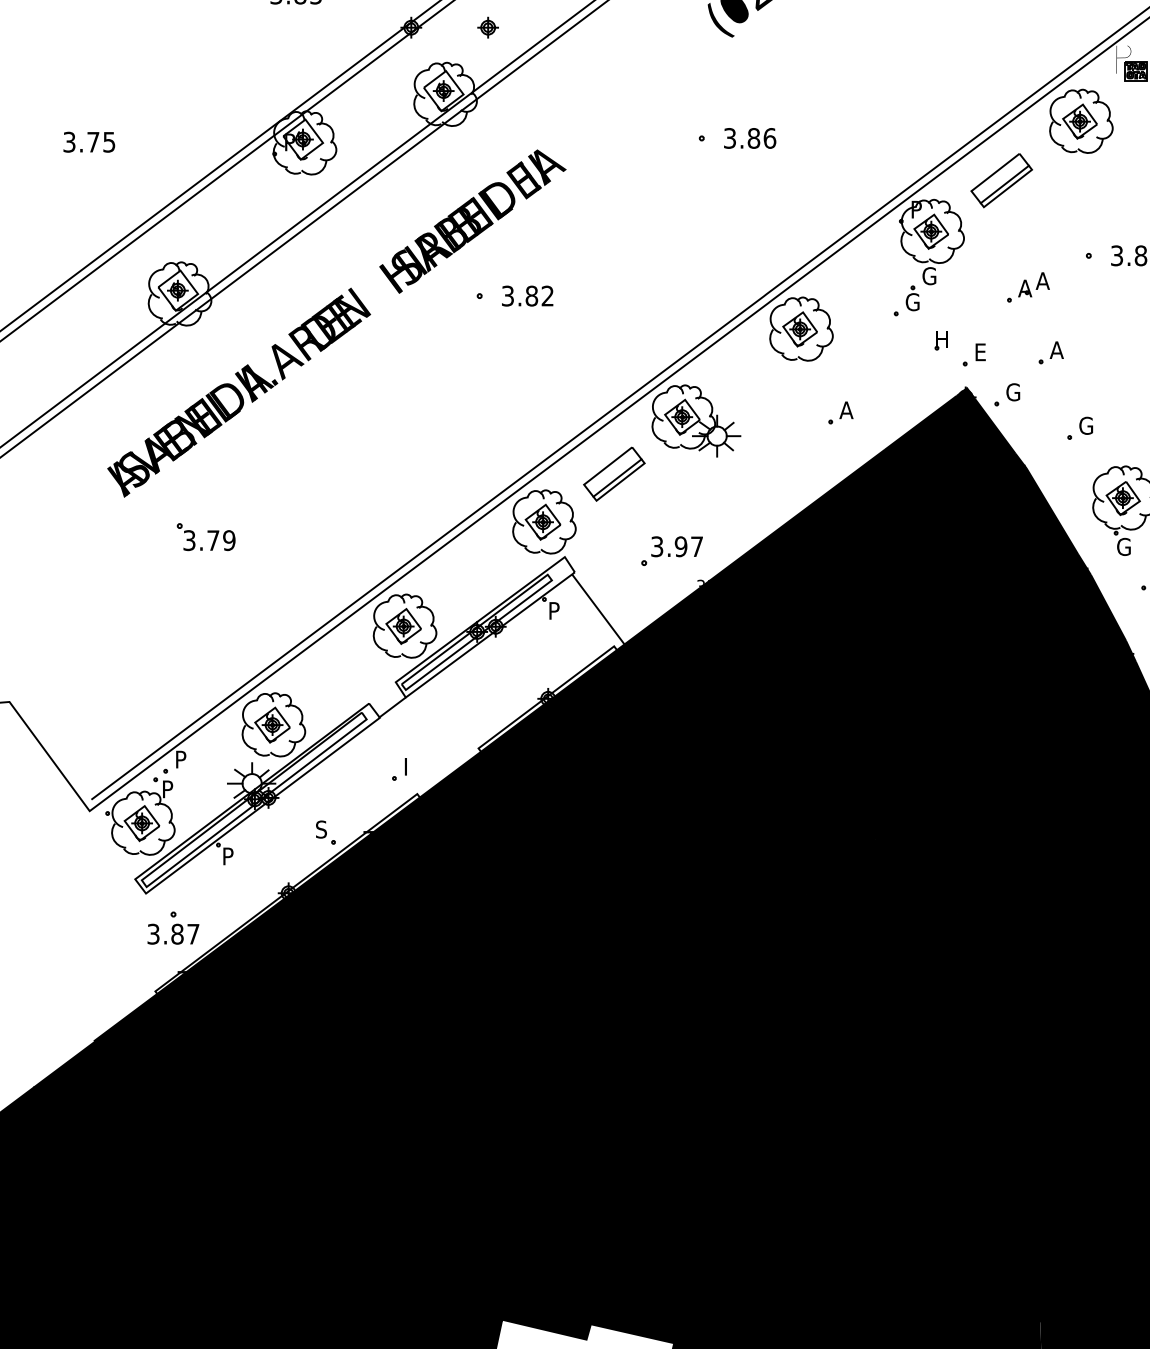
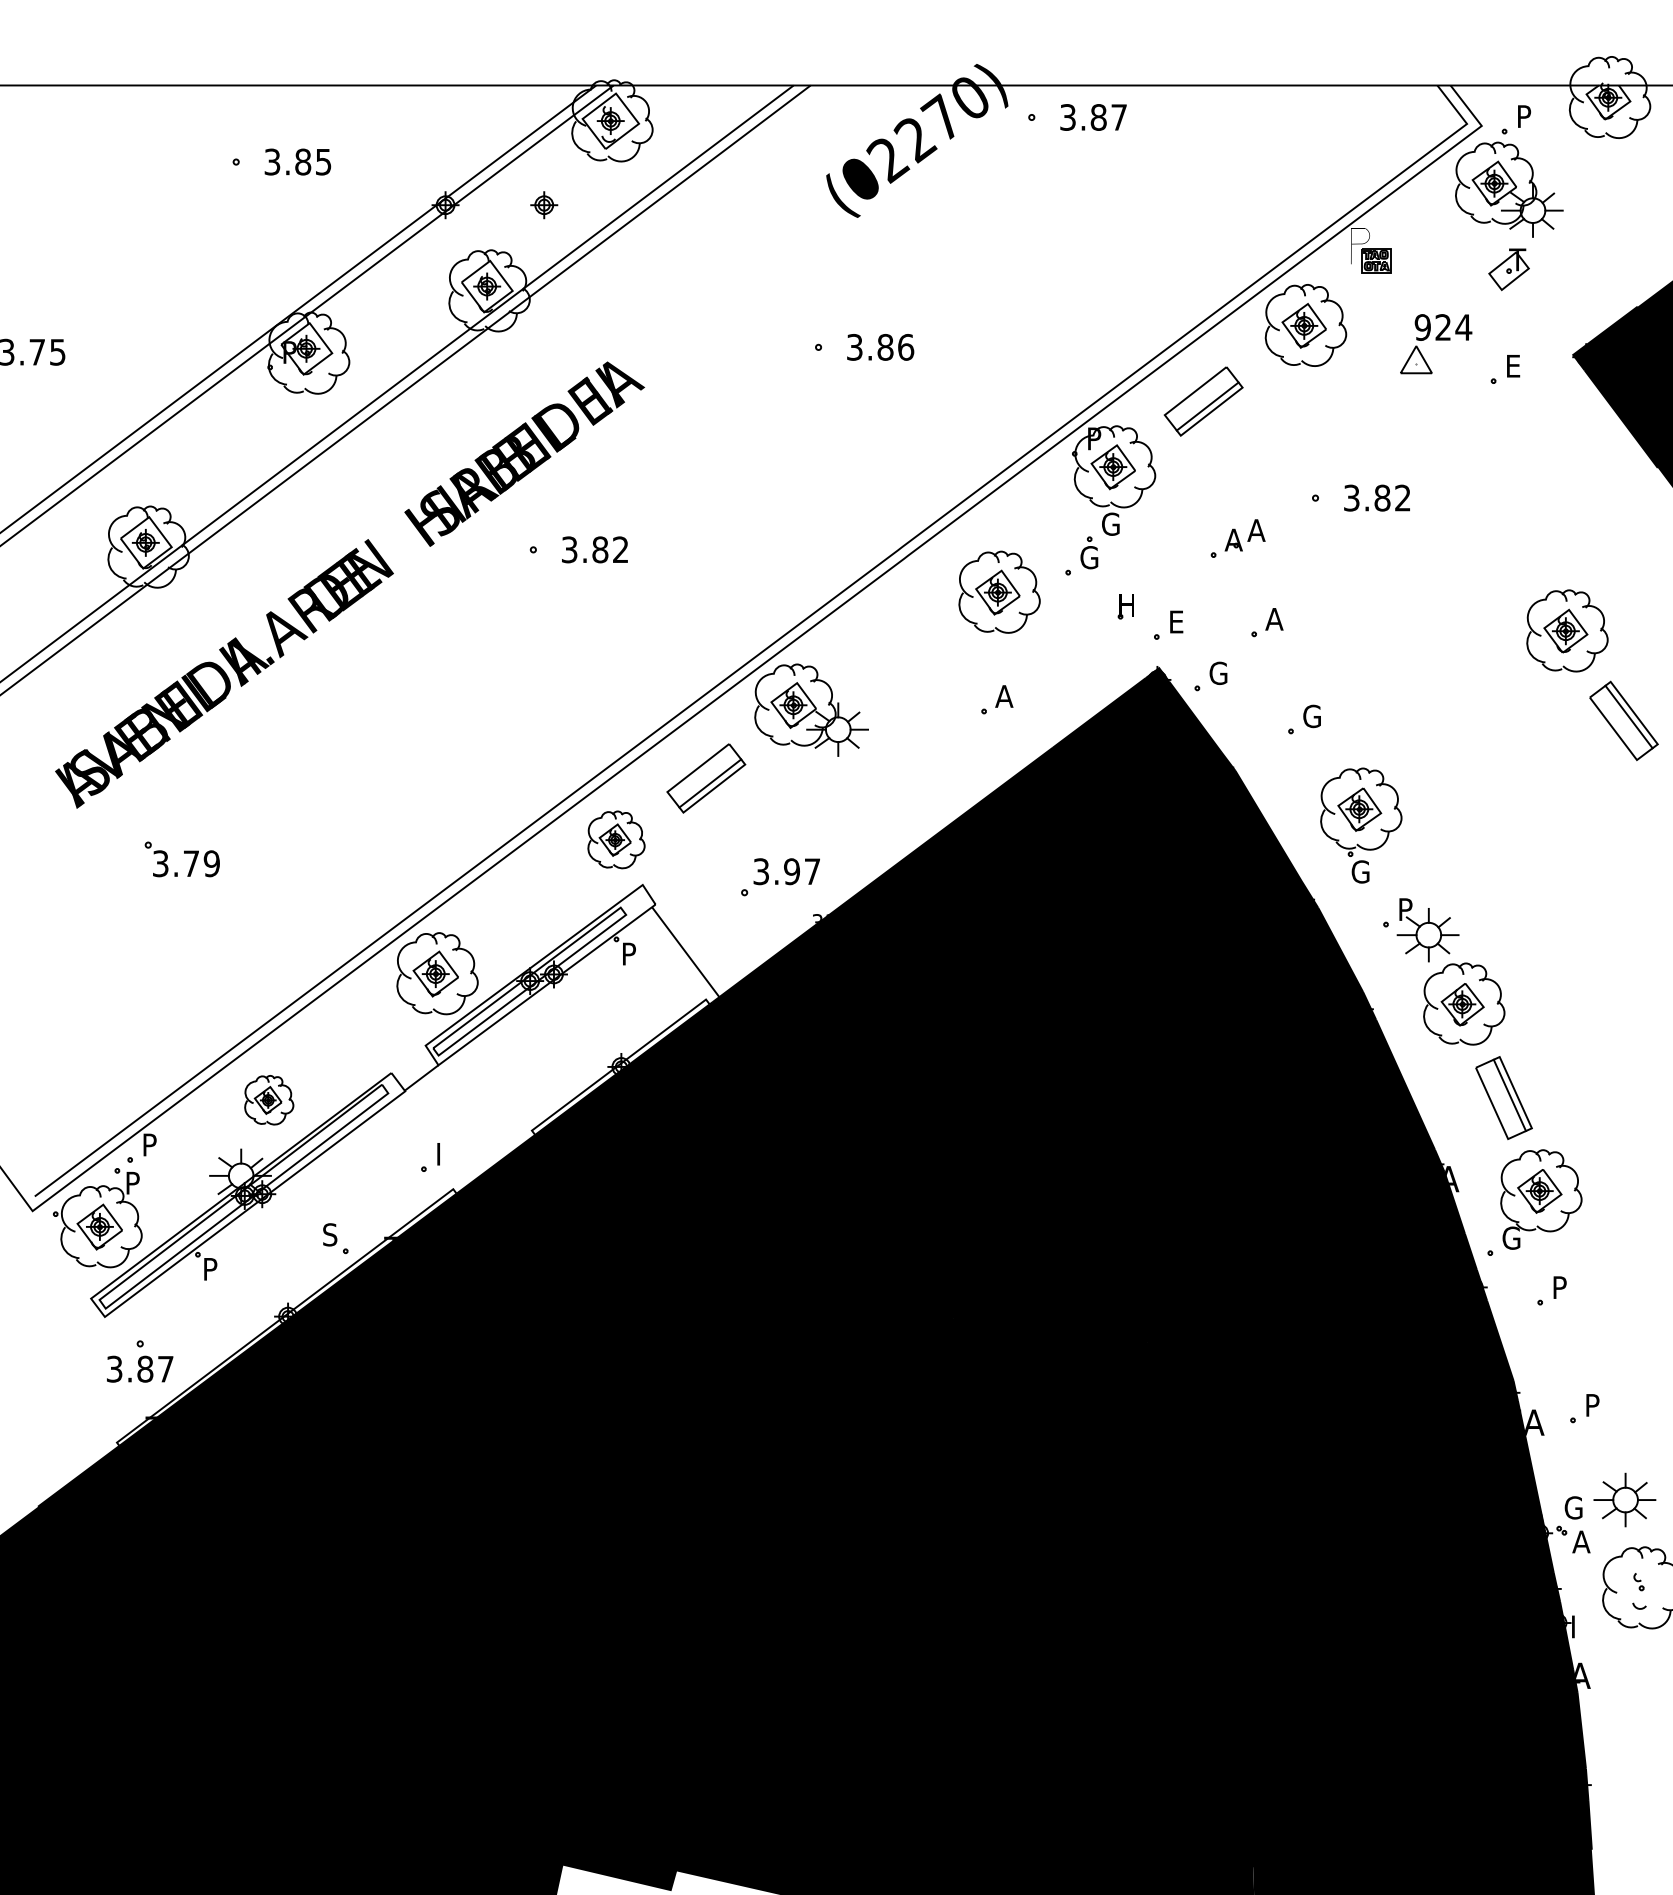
part: (801, 328) -> (999, 591), moved
part: (544, 521) -> (616, 839), size x0.7
part: (274, 724) -> (269, 1099), size x0.6

